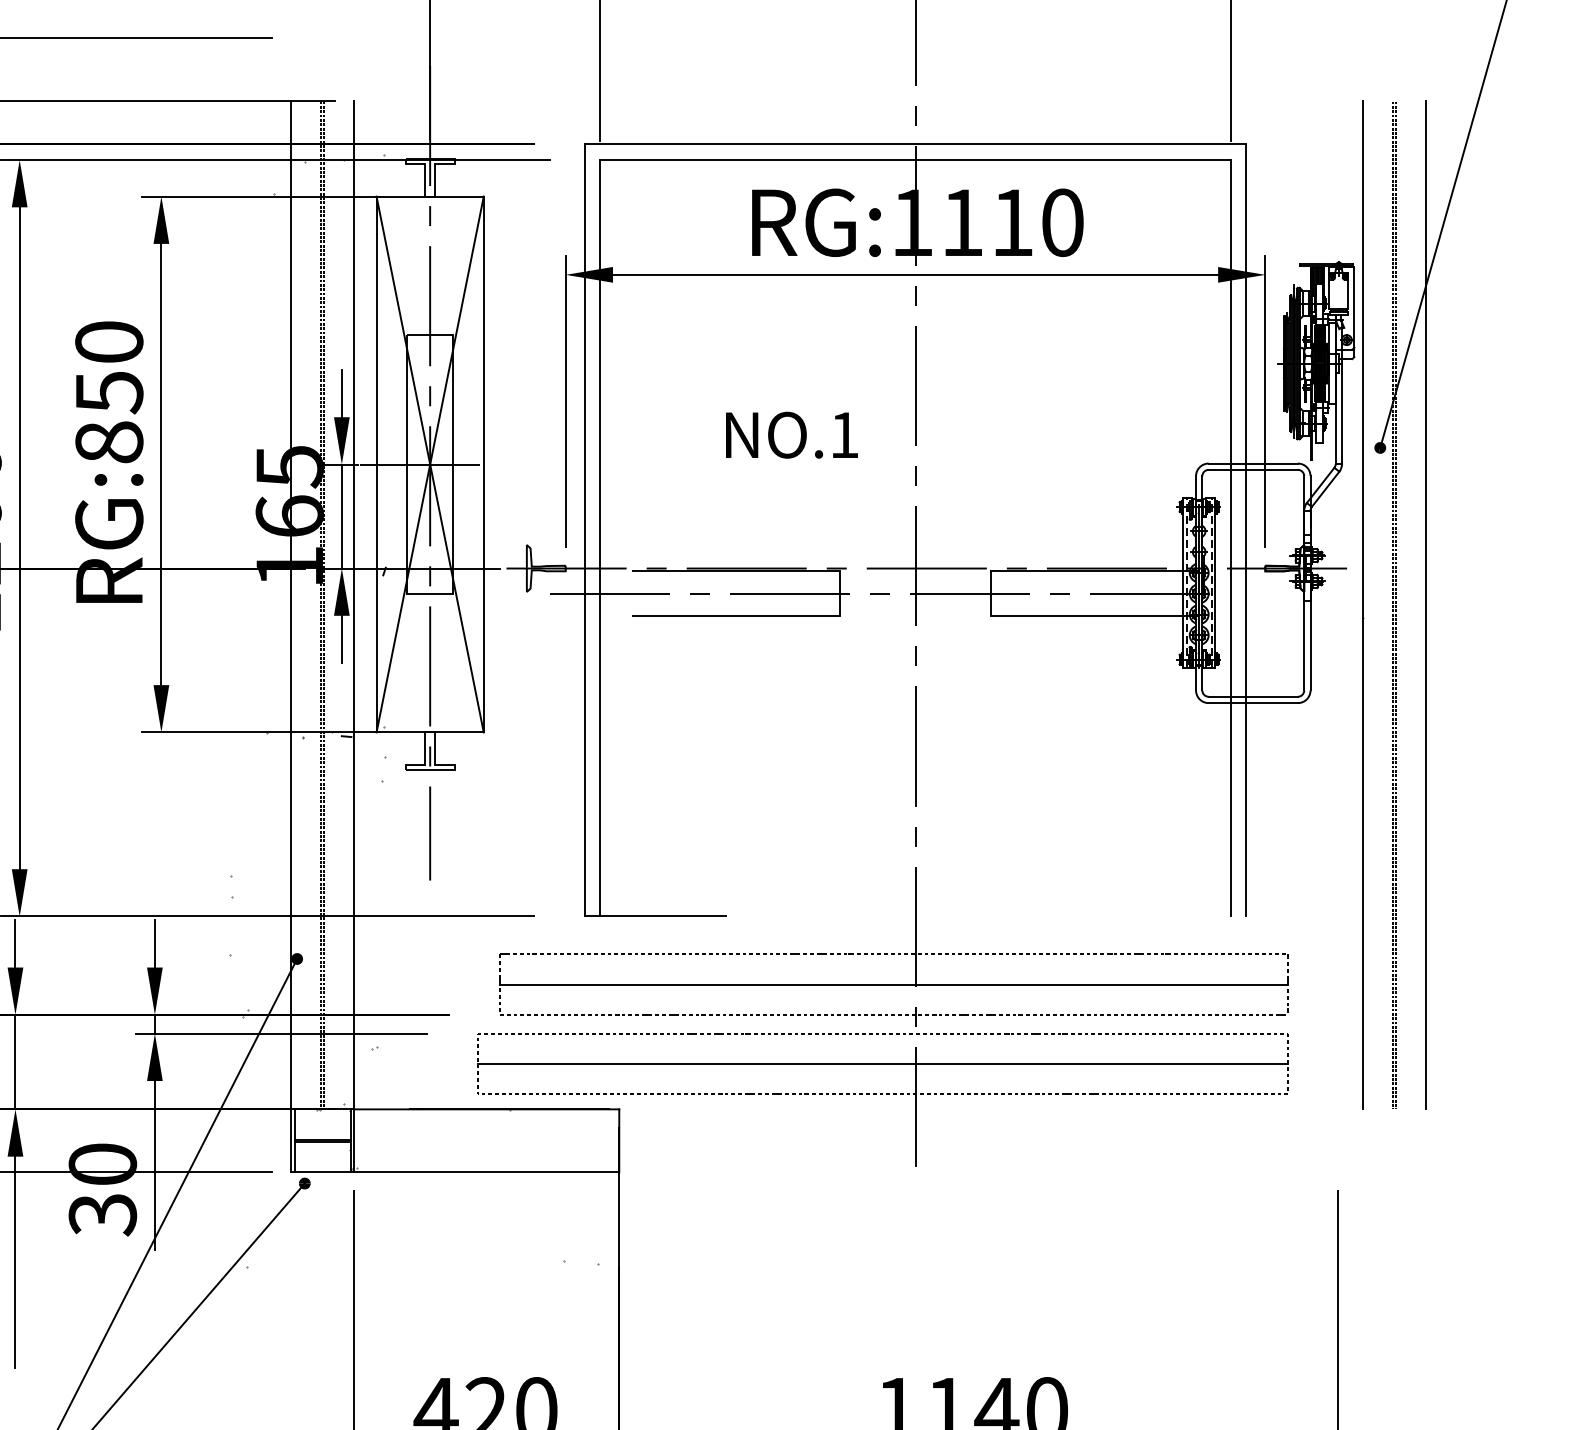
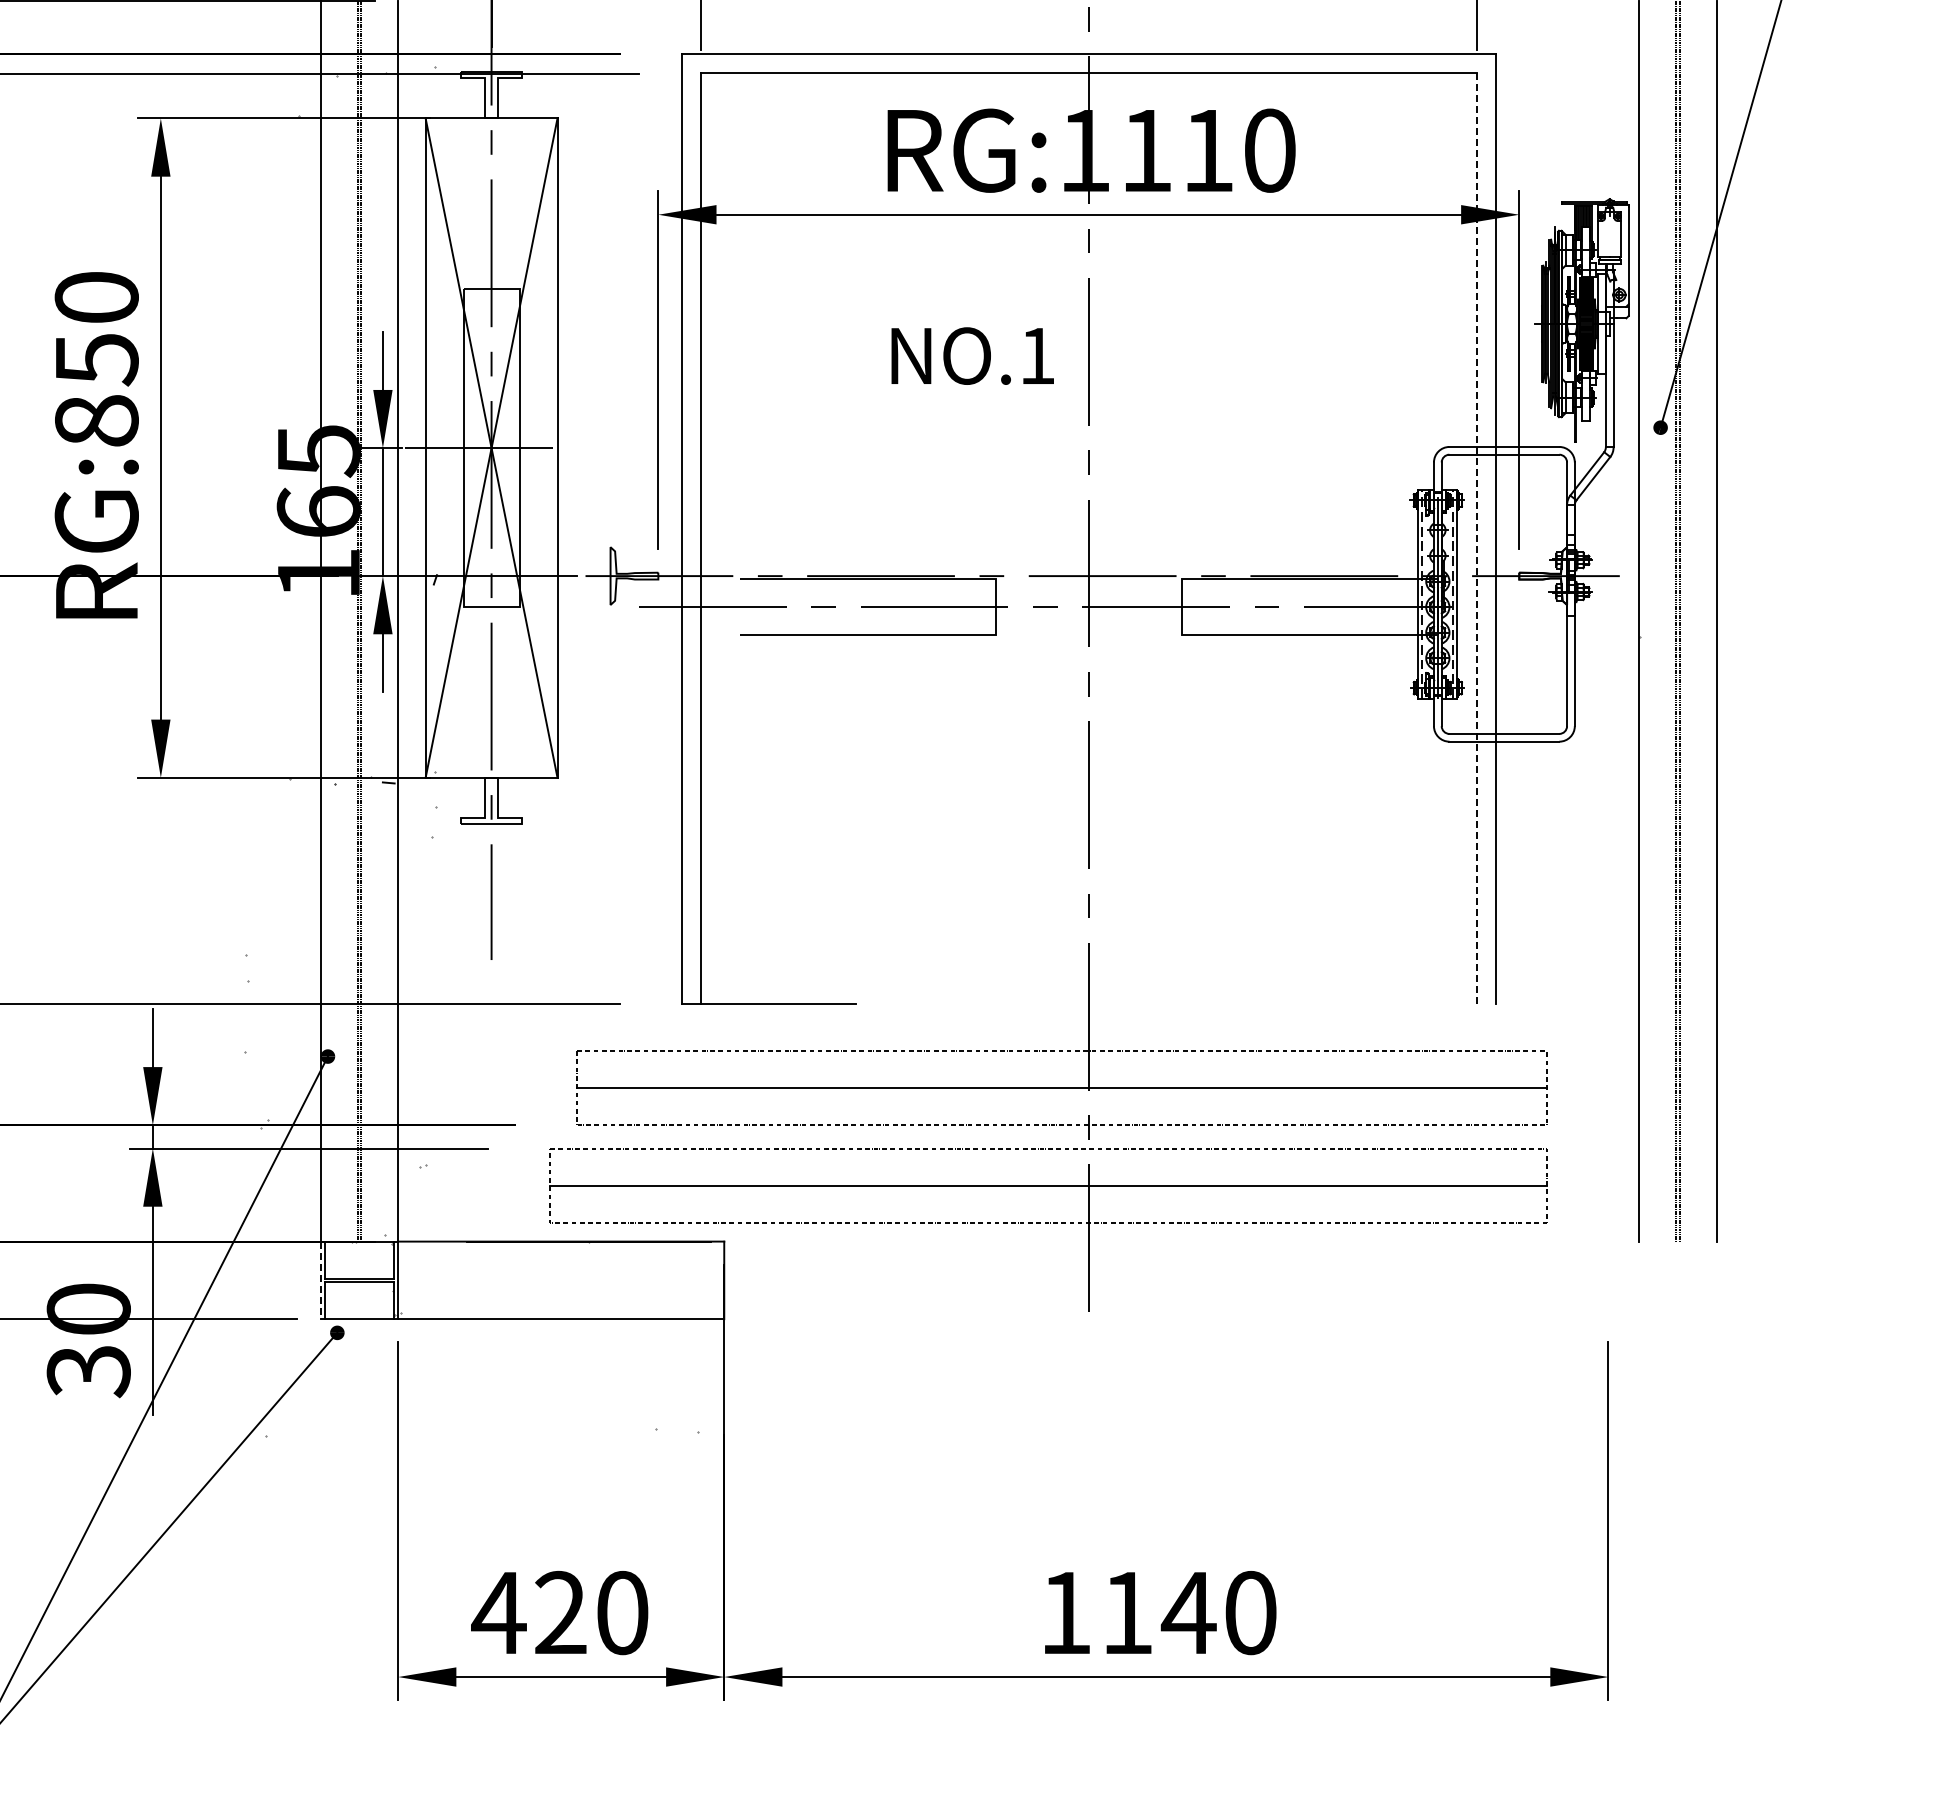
text: (791, 434) -> (972, 355), moved
line: (1230, 538) -> (1476, 539), solid -> dashed
line: (291, 1140) -> (320, 1280), solid -> dashed

